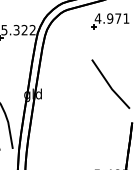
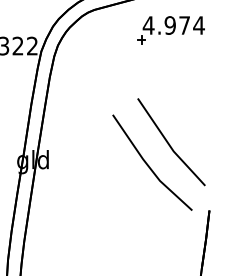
text: (126, 18) -> (199, 25), 4.971 -> 4.974
line: (98, 96) -> (149, 164), added

